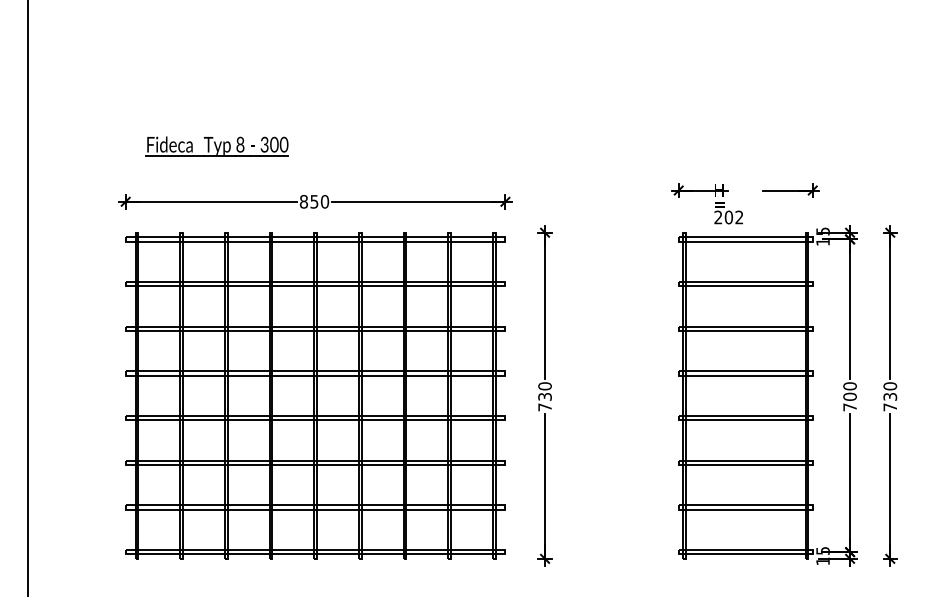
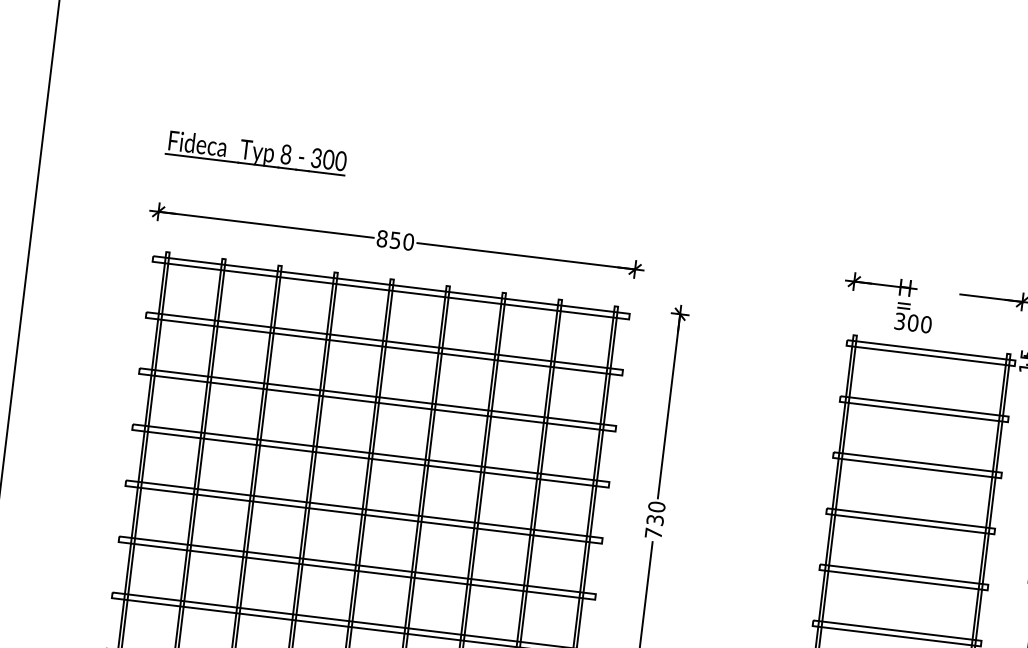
part: (216, 146) -> (255, 153), moved
text: (728, 217) -> (912, 323), 202 -> 300

